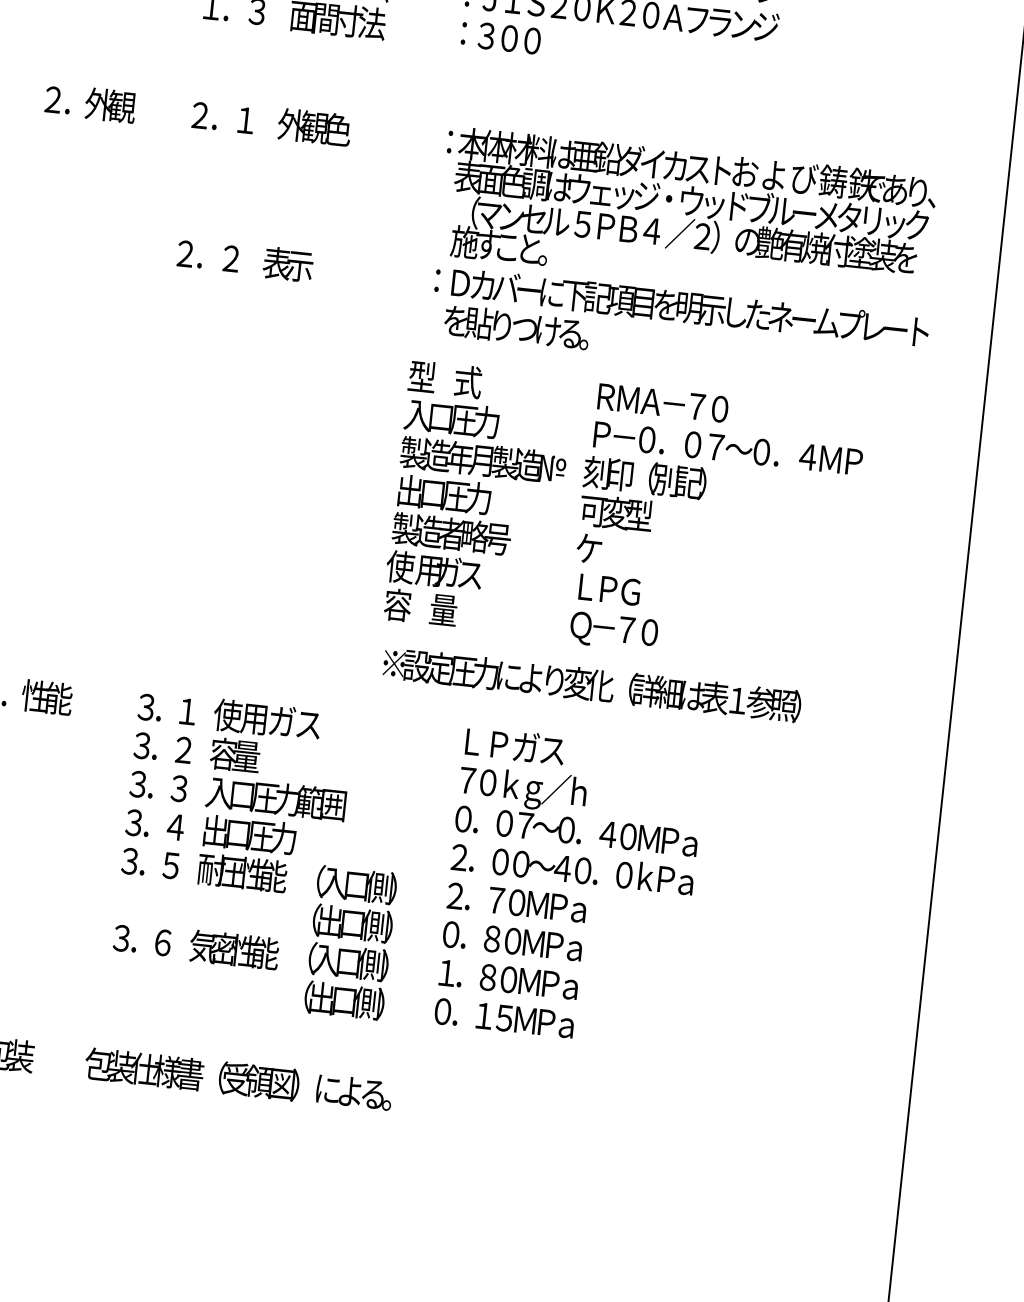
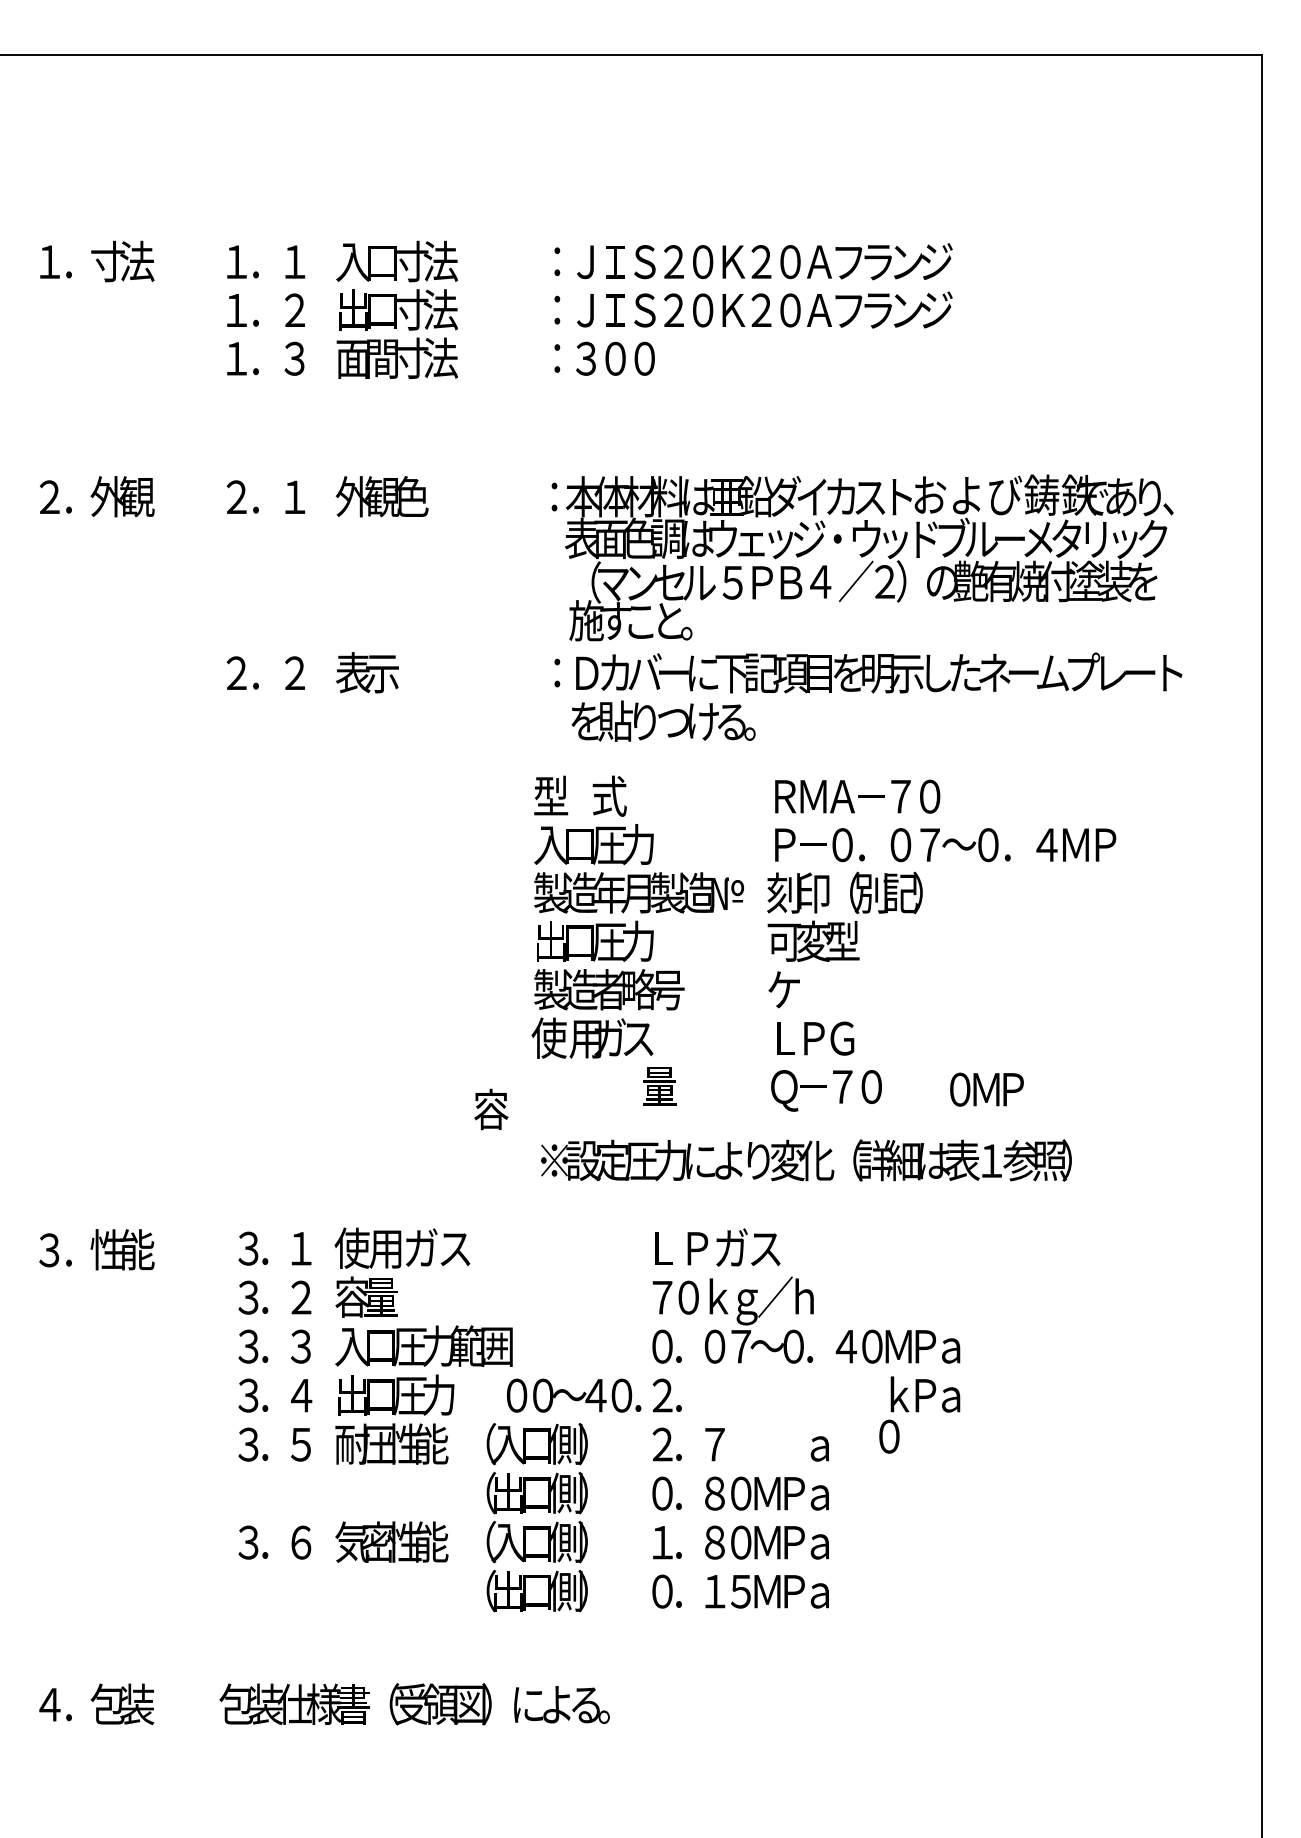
text: (398, 605) -> (491, 1109), moved
text: (443, 610) -> (659, 1086), moved
text: (545, 866) -> (574, 1395), moved
text: (624, 875) -> (889, 1436), moved
text: (537, 904) -> (986, 1089), moved

